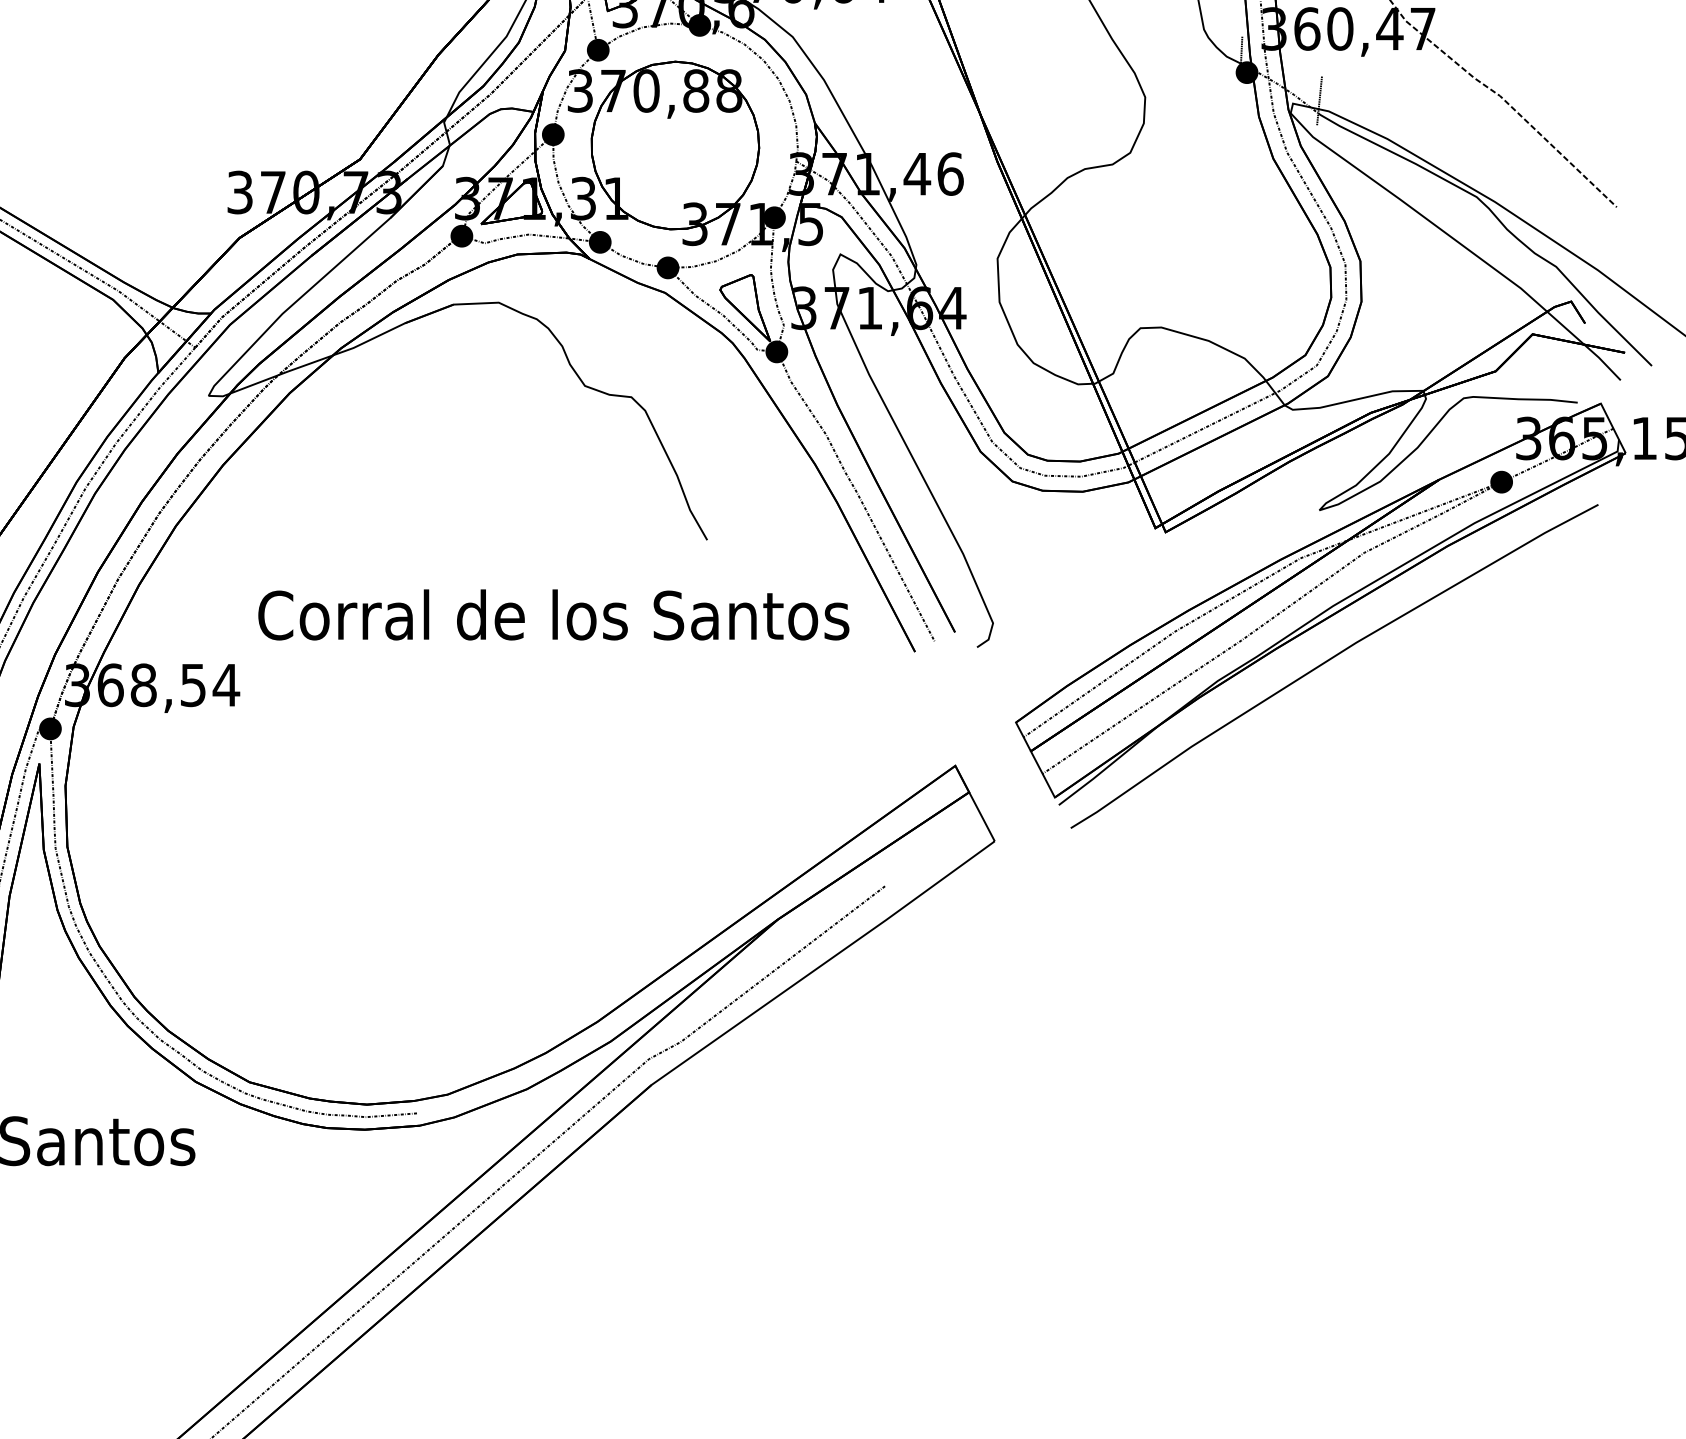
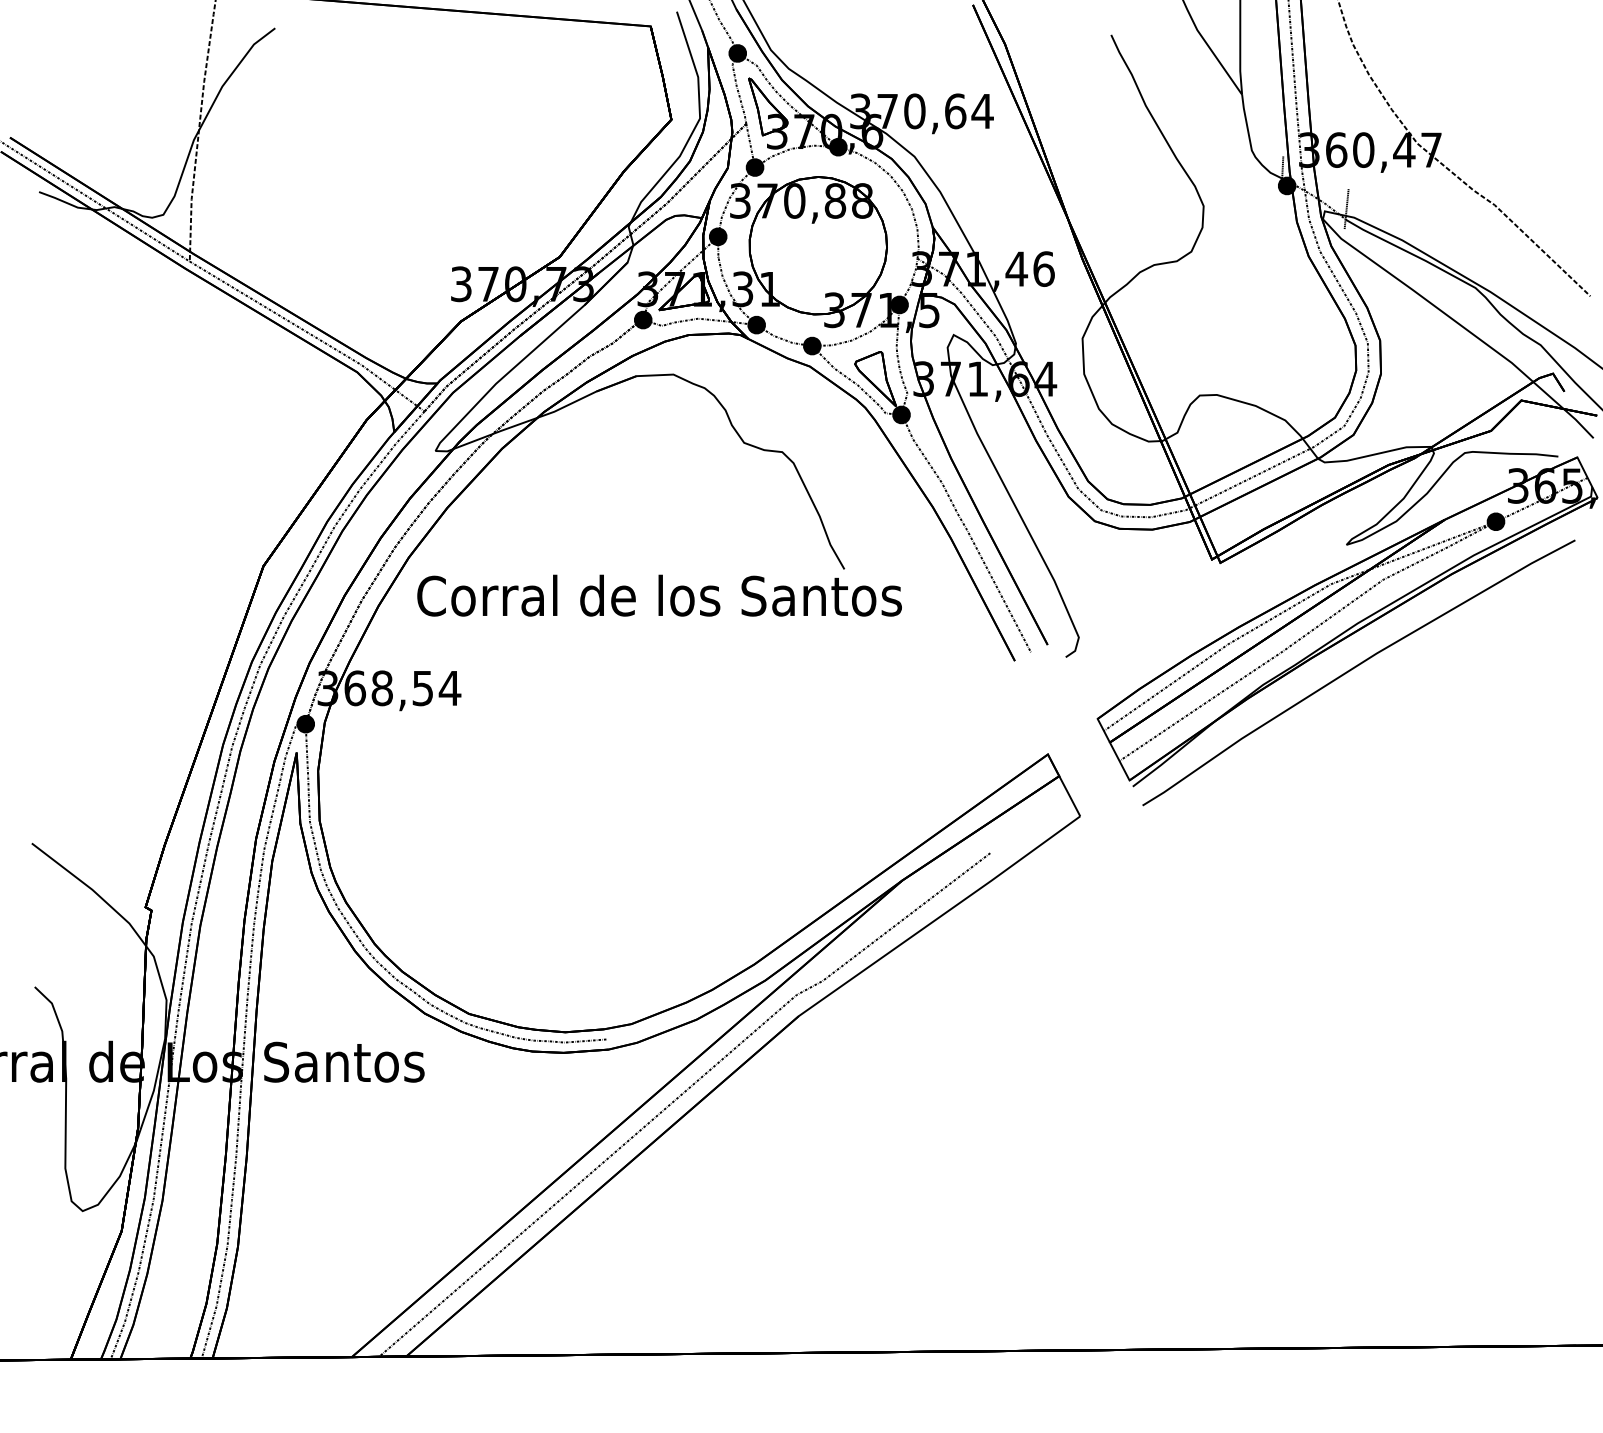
text: (553, 614) -> (659, 595), moved

